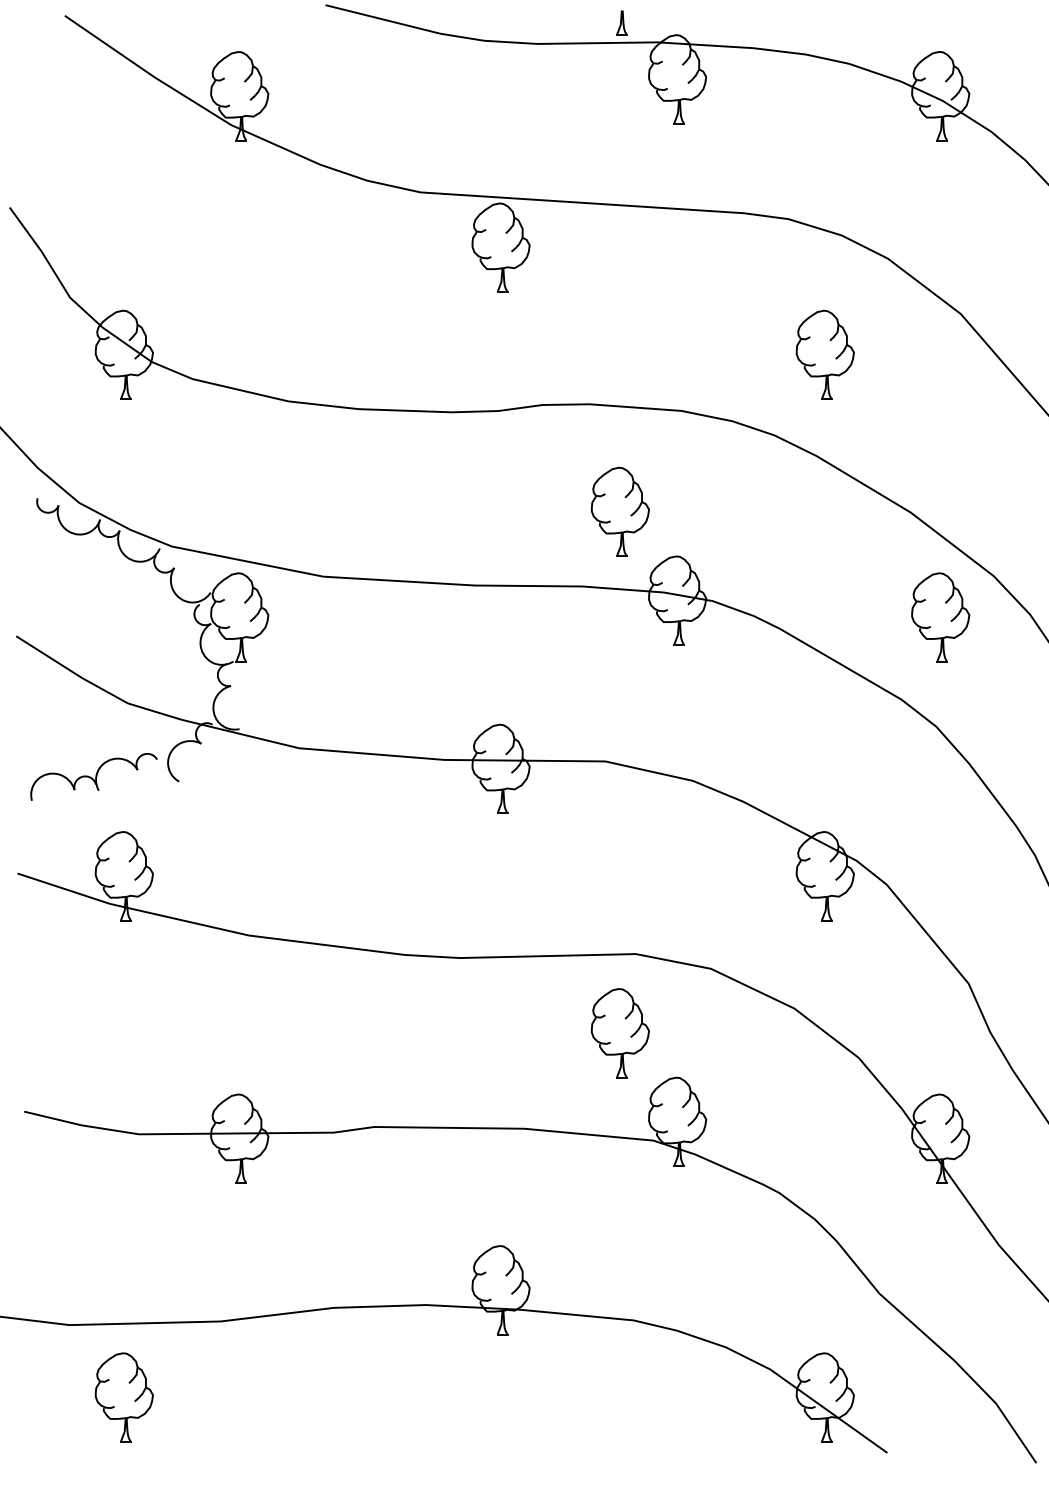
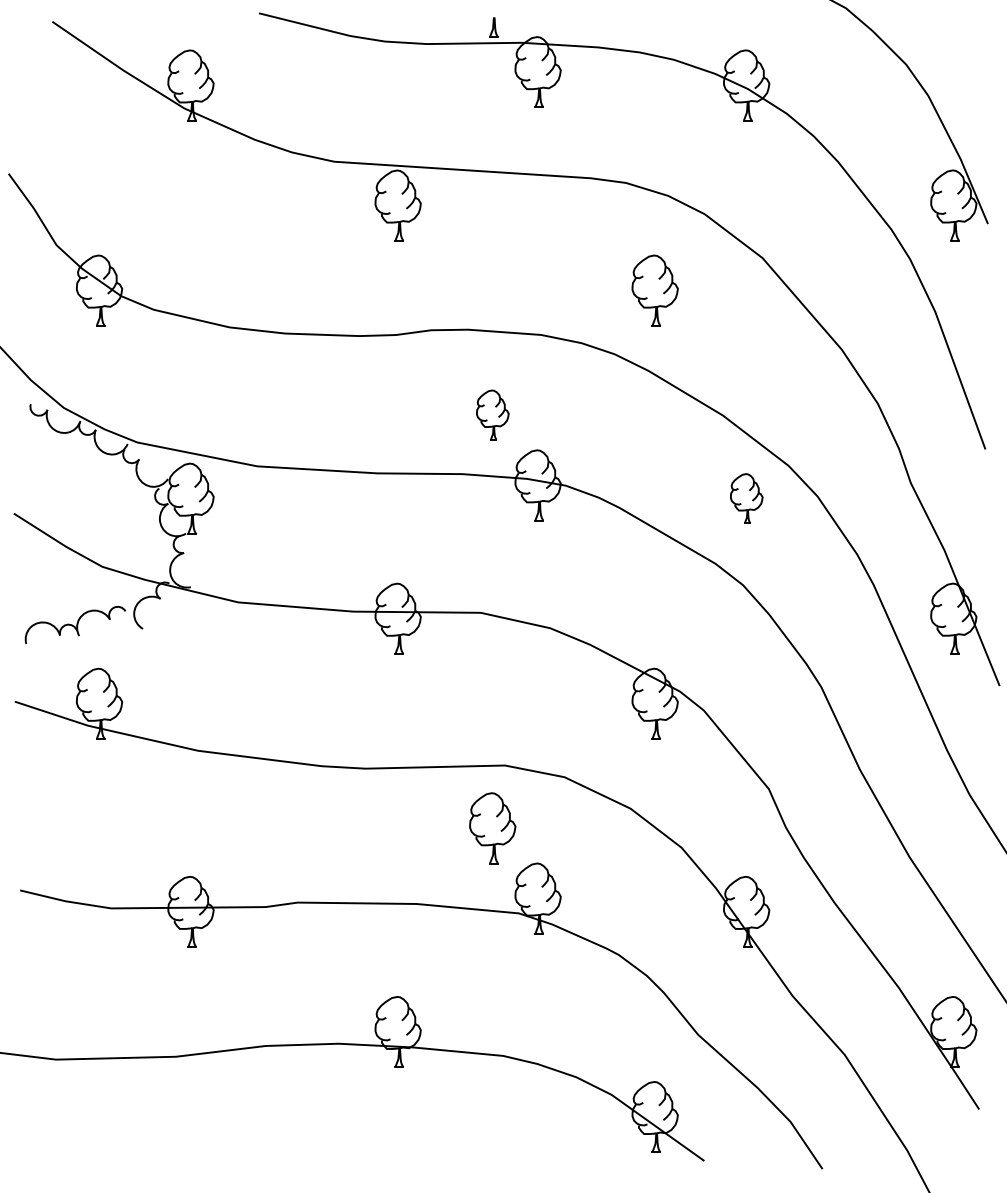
part: (620, 511) -> (492, 414), size x0.7
part: (940, 617) -> (746, 498), size x0.7
part: (124, 1396) -> (99, 1116), removed

